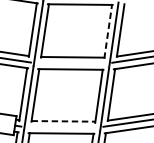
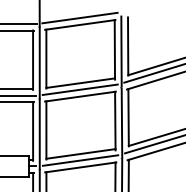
line: (107, 31) -> (114, 49), dashed -> solid
line: (70, 62) -> (79, 89), added
line: (63, 120) -> (80, 153), dashed -> solid
line: (62, 127) -> (80, 160), added

